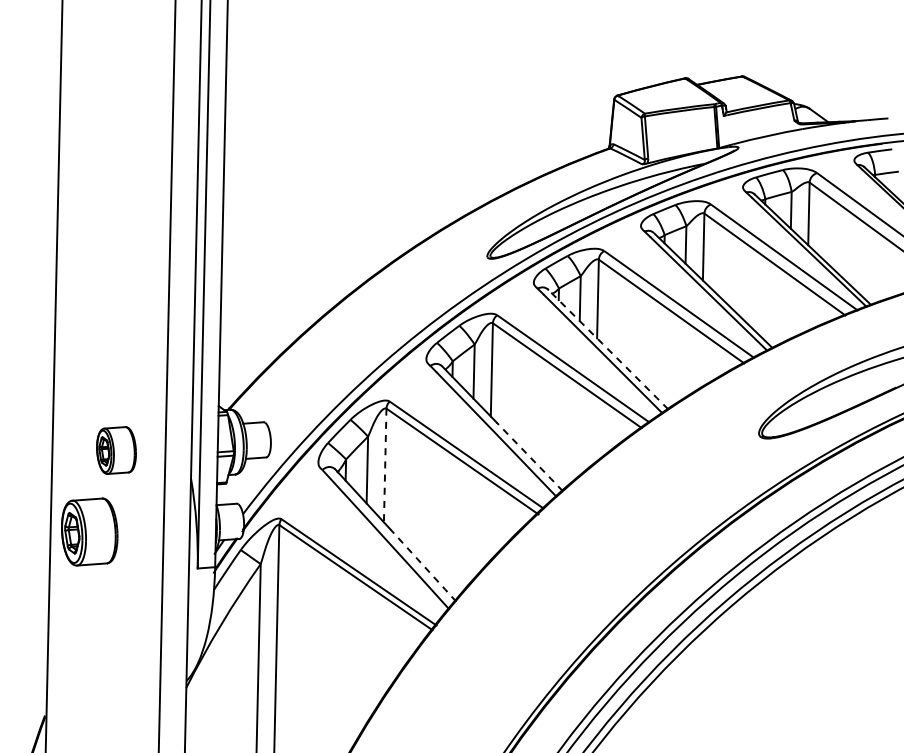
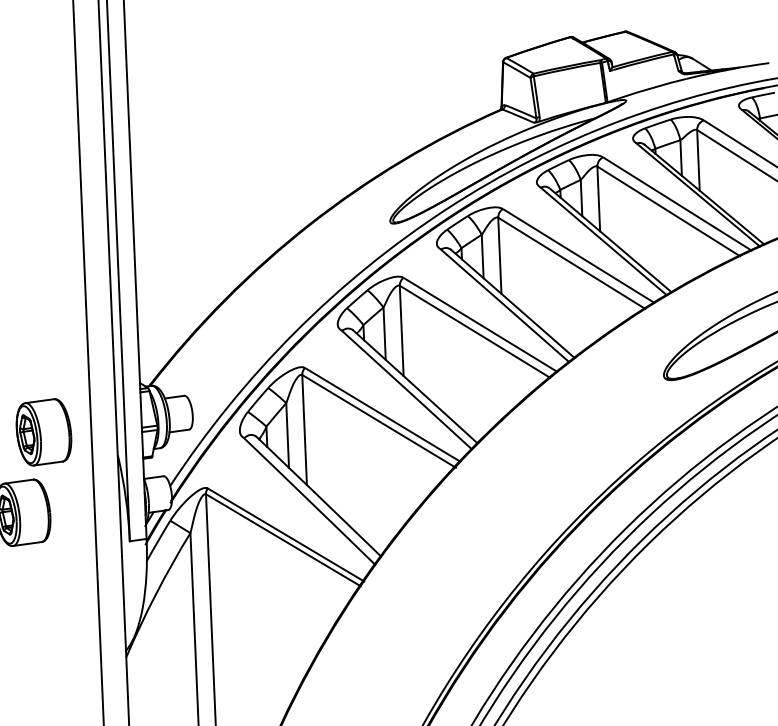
line: (608, 349) -> (513, 303), dashed -> solid
part: (116, 450) -> (43, 432), size x1.43
line: (530, 457) -> (444, 413), dashed -> solid
line: (385, 465) -> (304, 429), dashed -> solid
line: (423, 565) -> (347, 524), dashed -> solid

